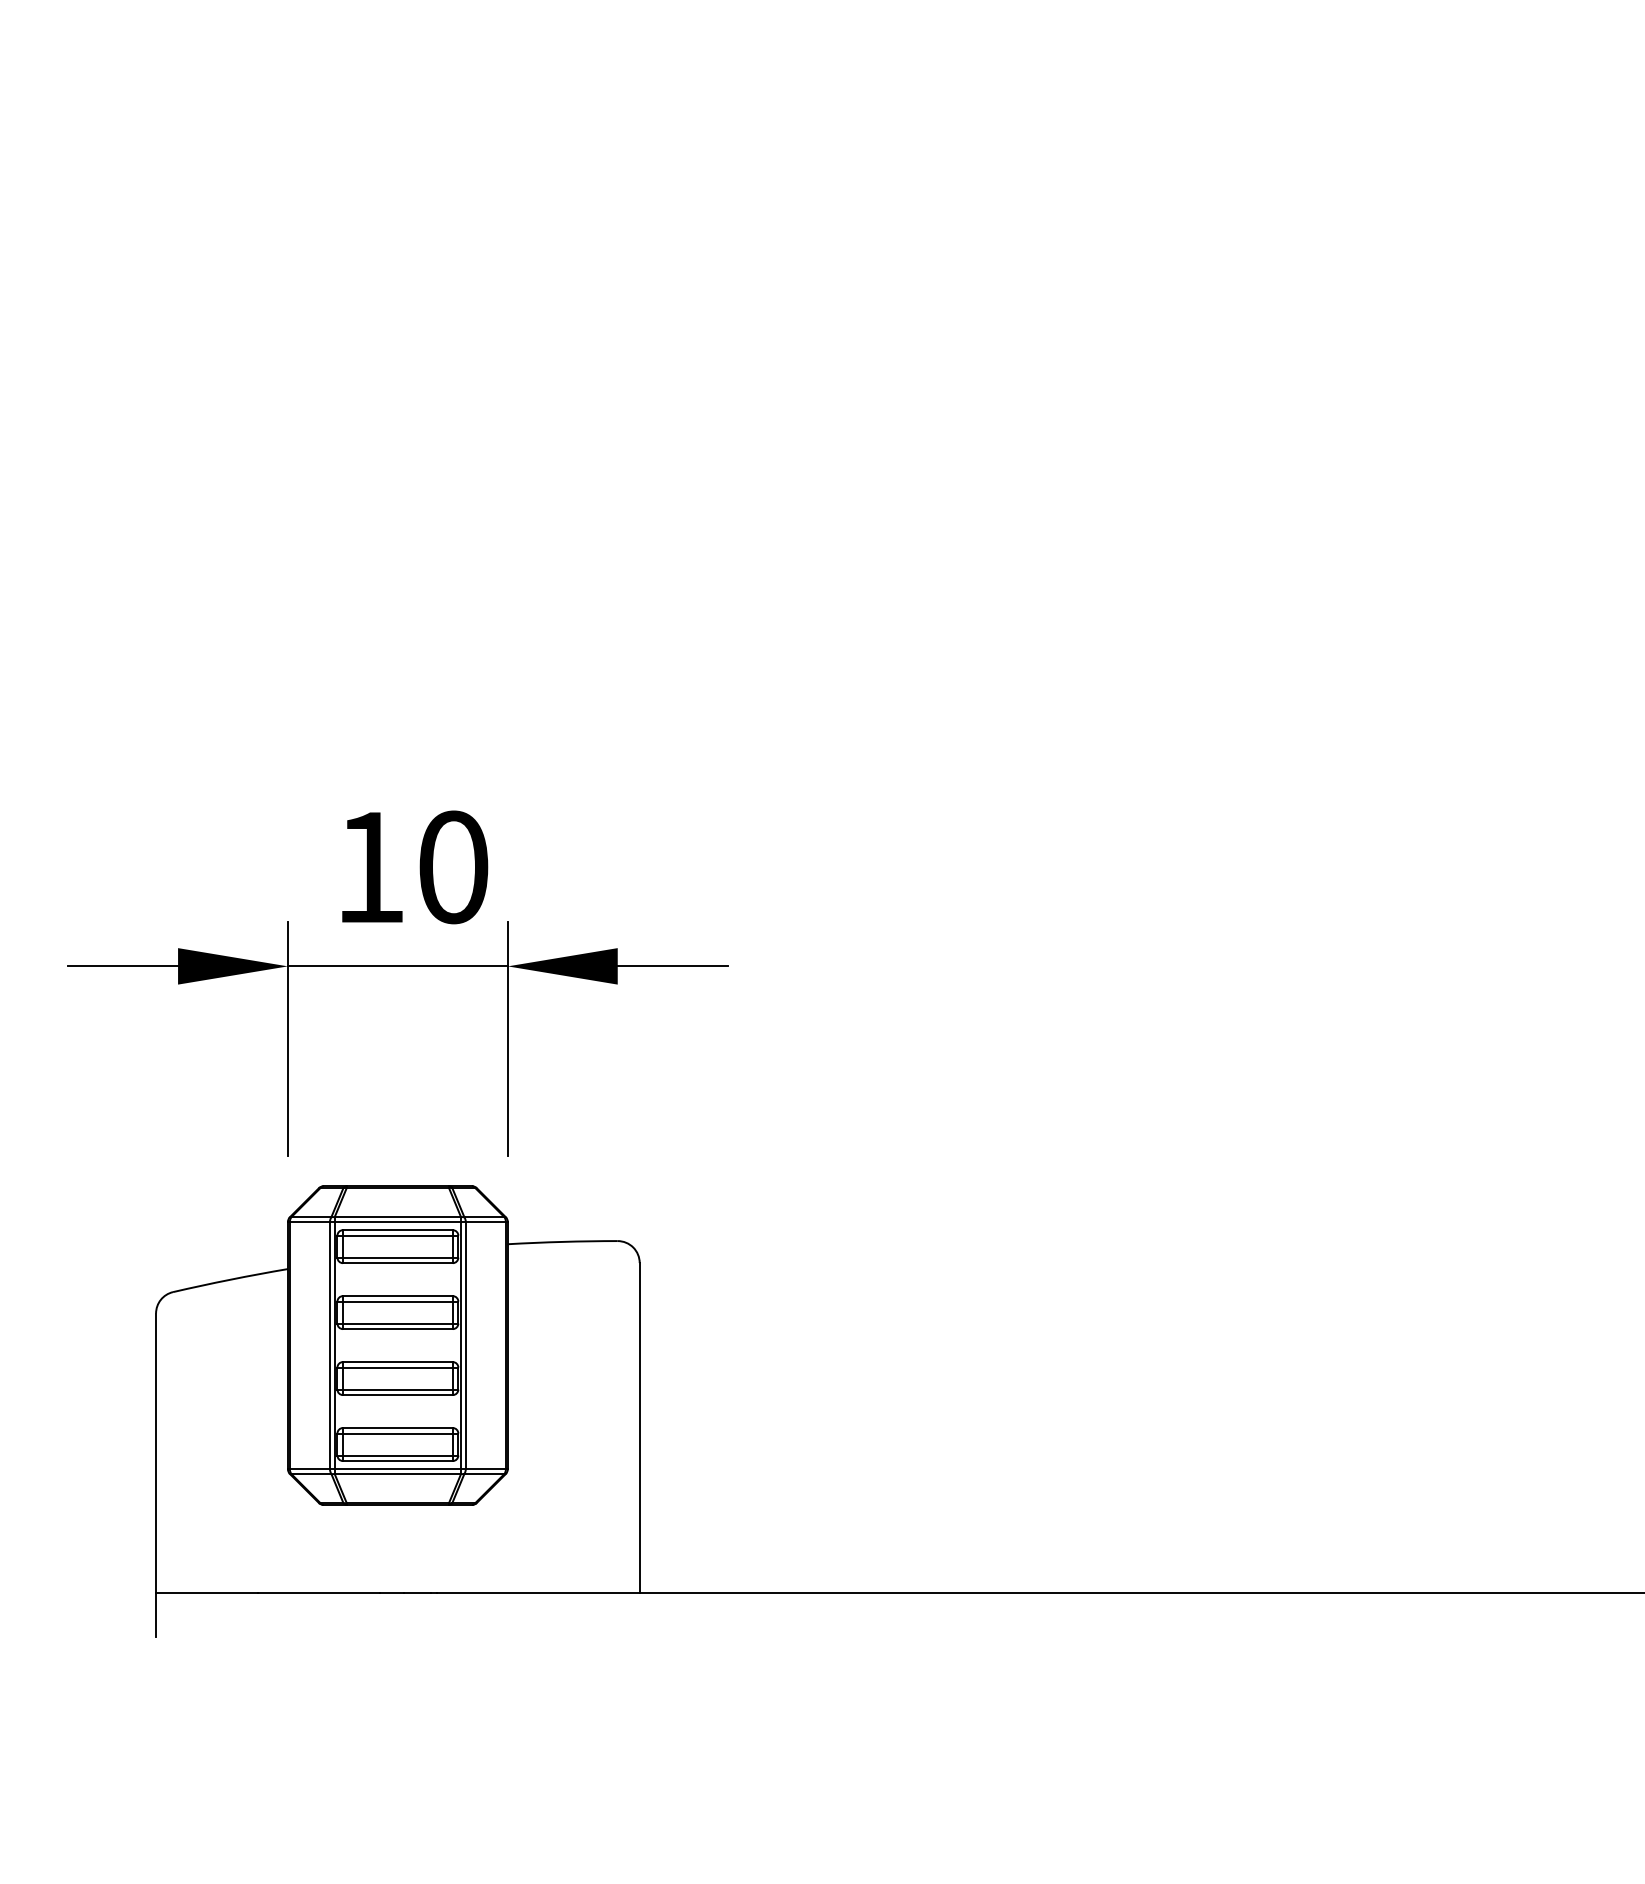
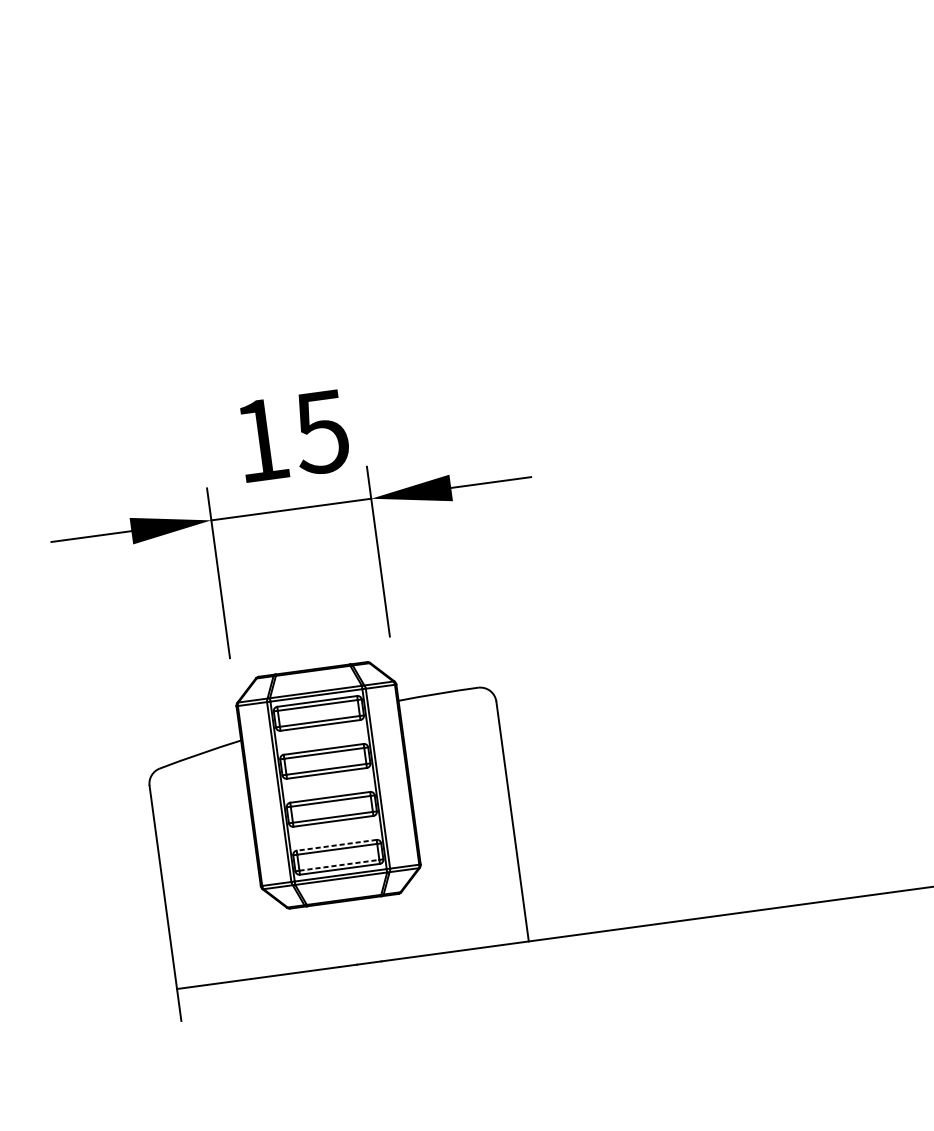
text: (452, 867) -> (321, 432), 10 -> 15
line: (397, 1428) -> (336, 845), solid -> dashed
line: (397, 1455) -> (339, 865), solid -> dashed

